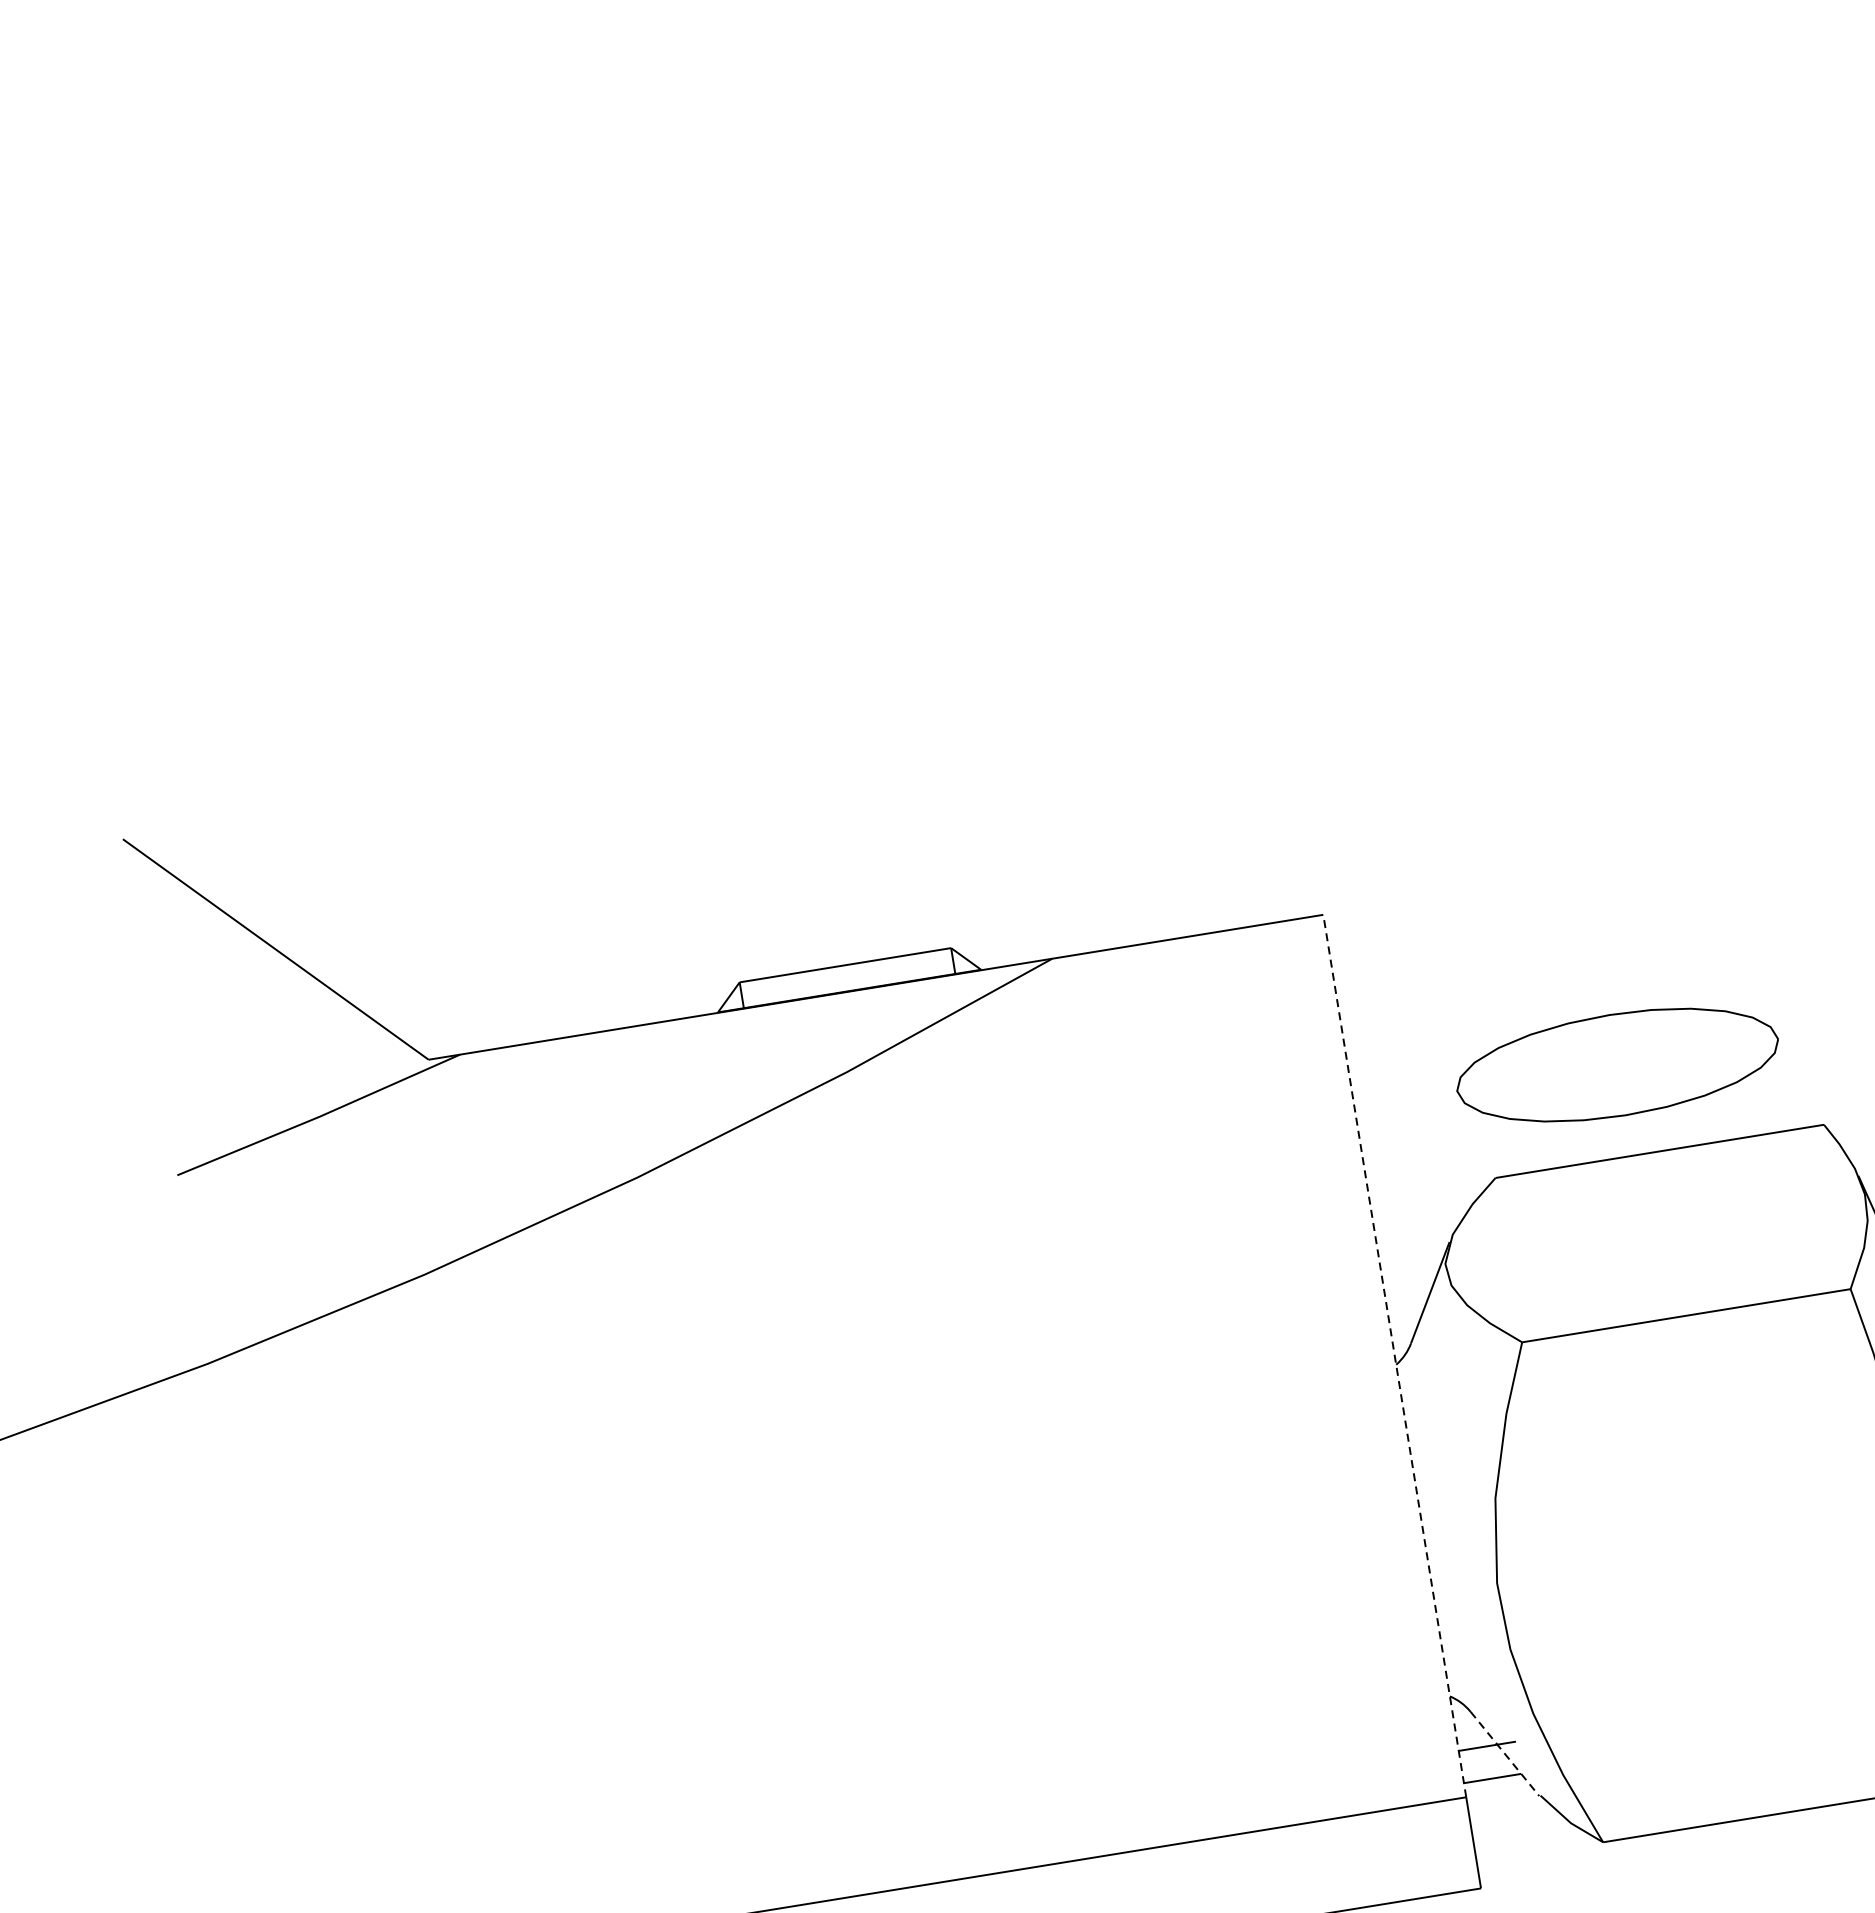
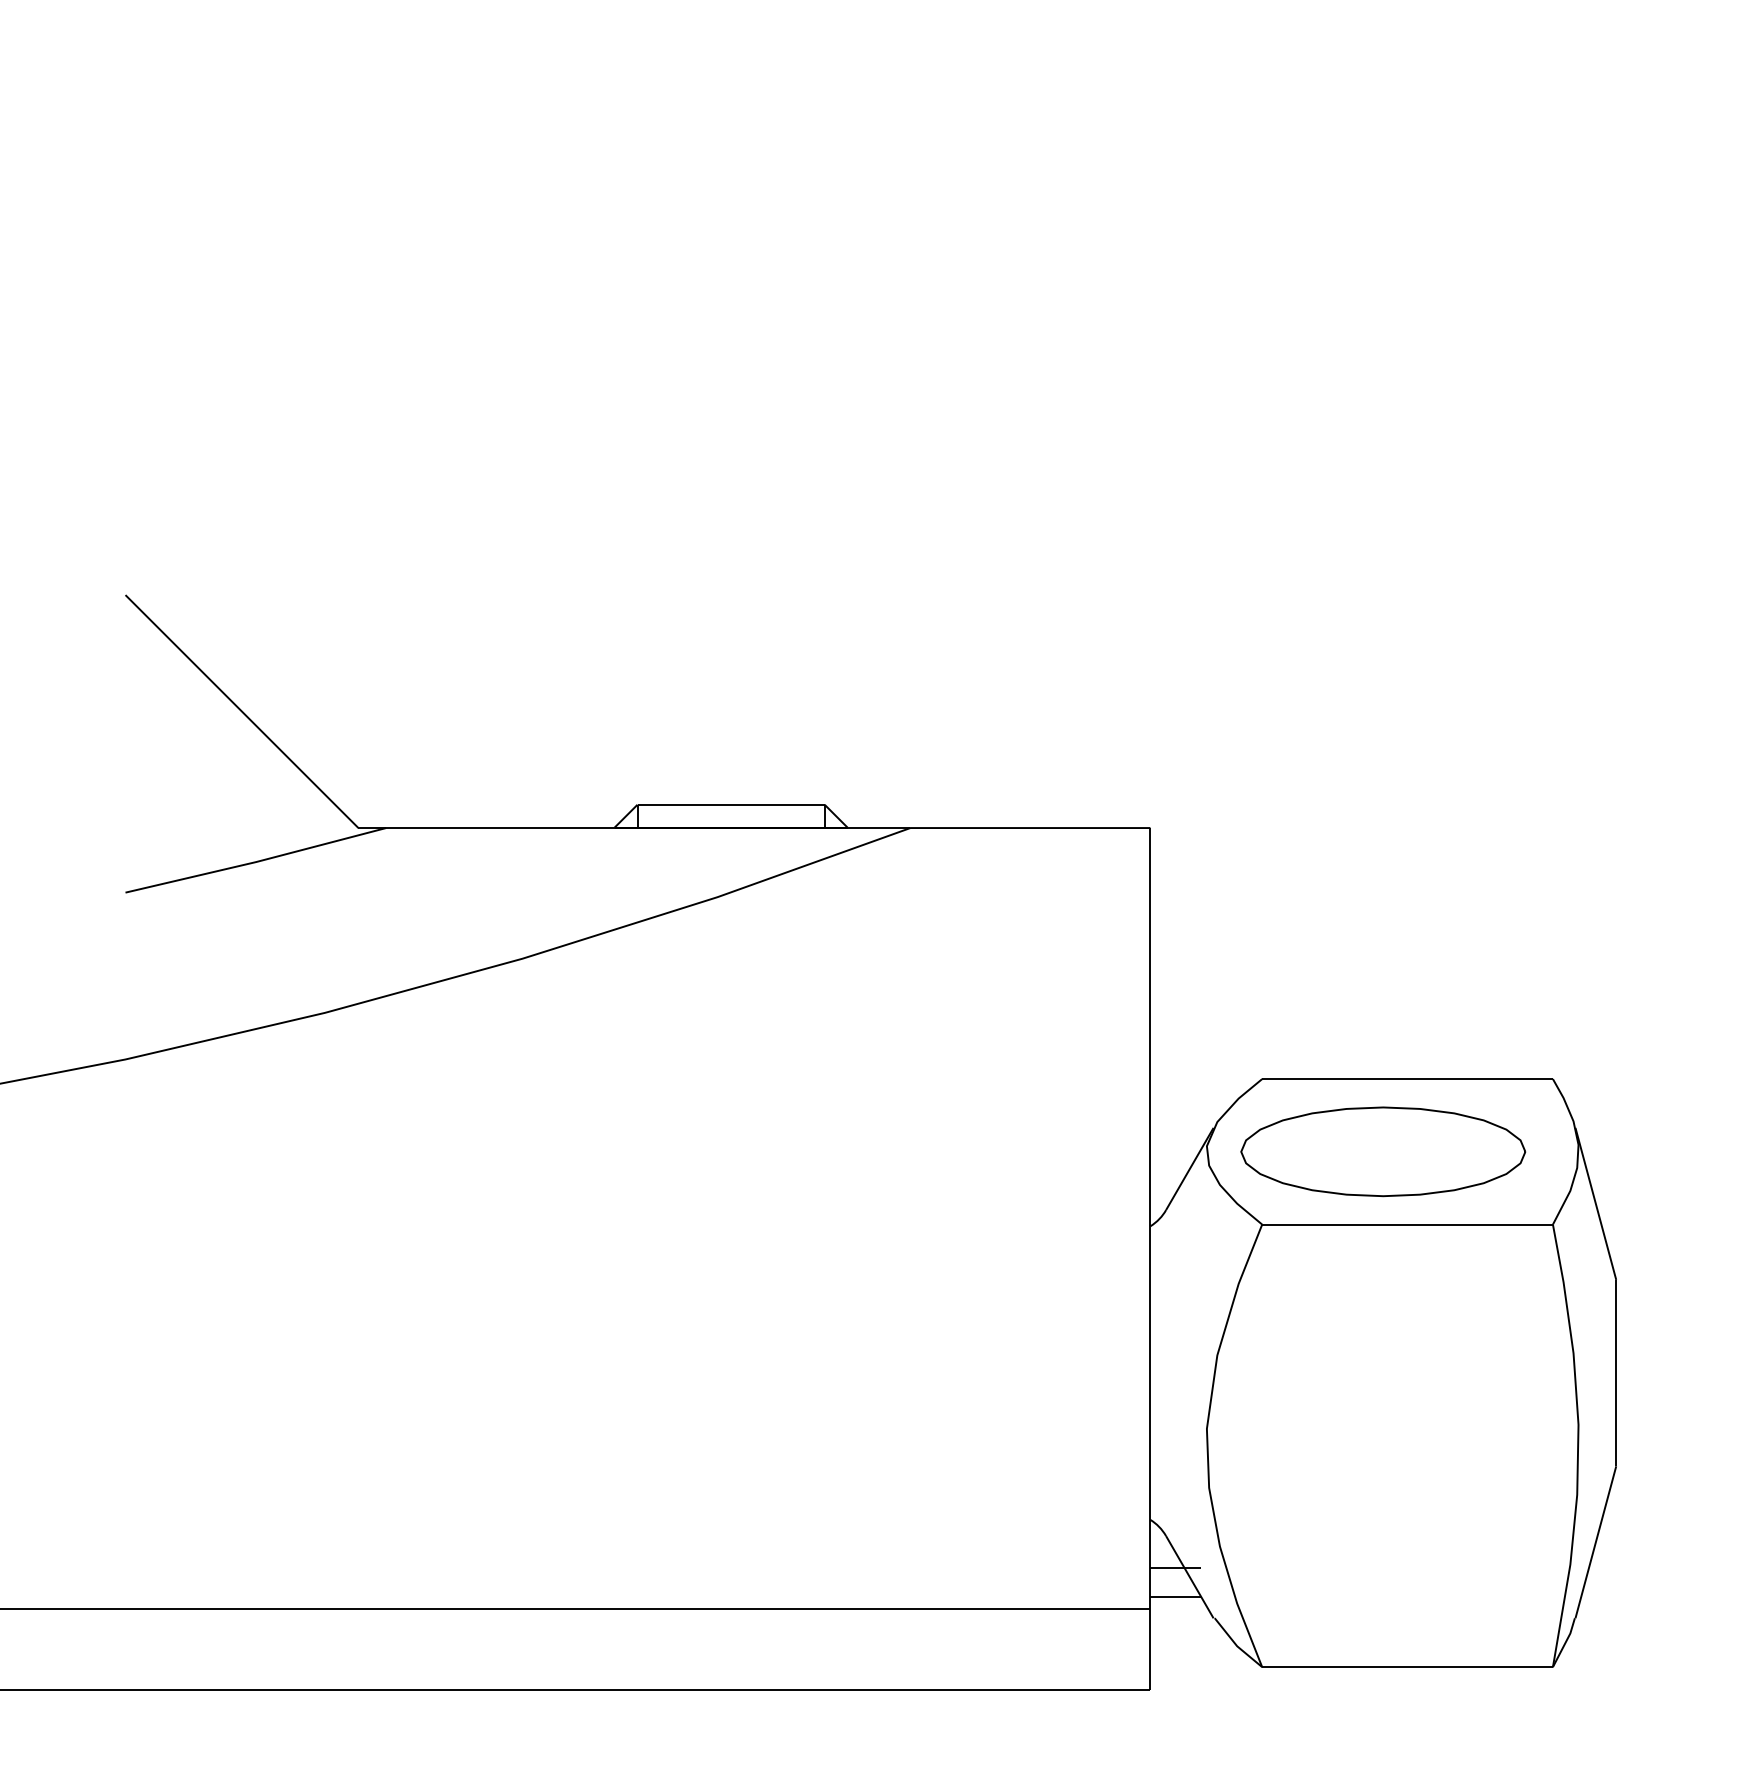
part: (1617, 1064) -> (1383, 1151), moved
line: (1394, 1355) -> (1150, 1218), dashed -> solid
line: (1505, 1754) -> (1190, 1577), dashed -> solid

